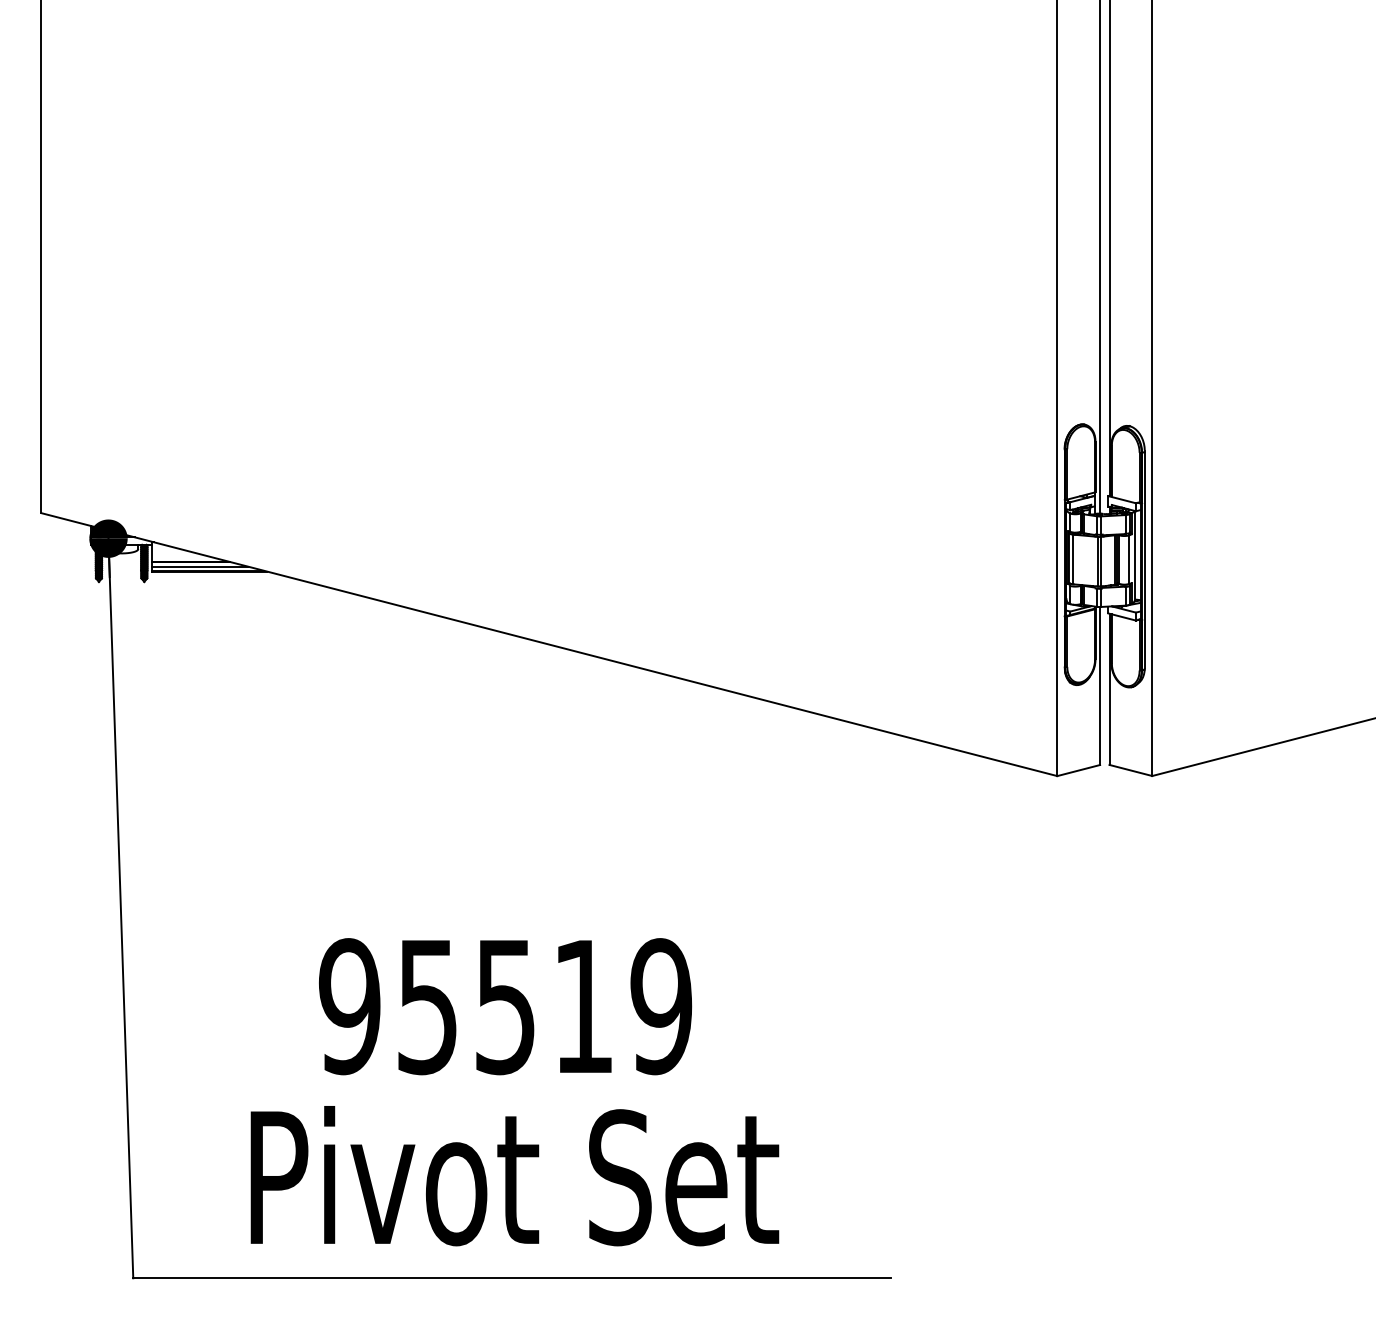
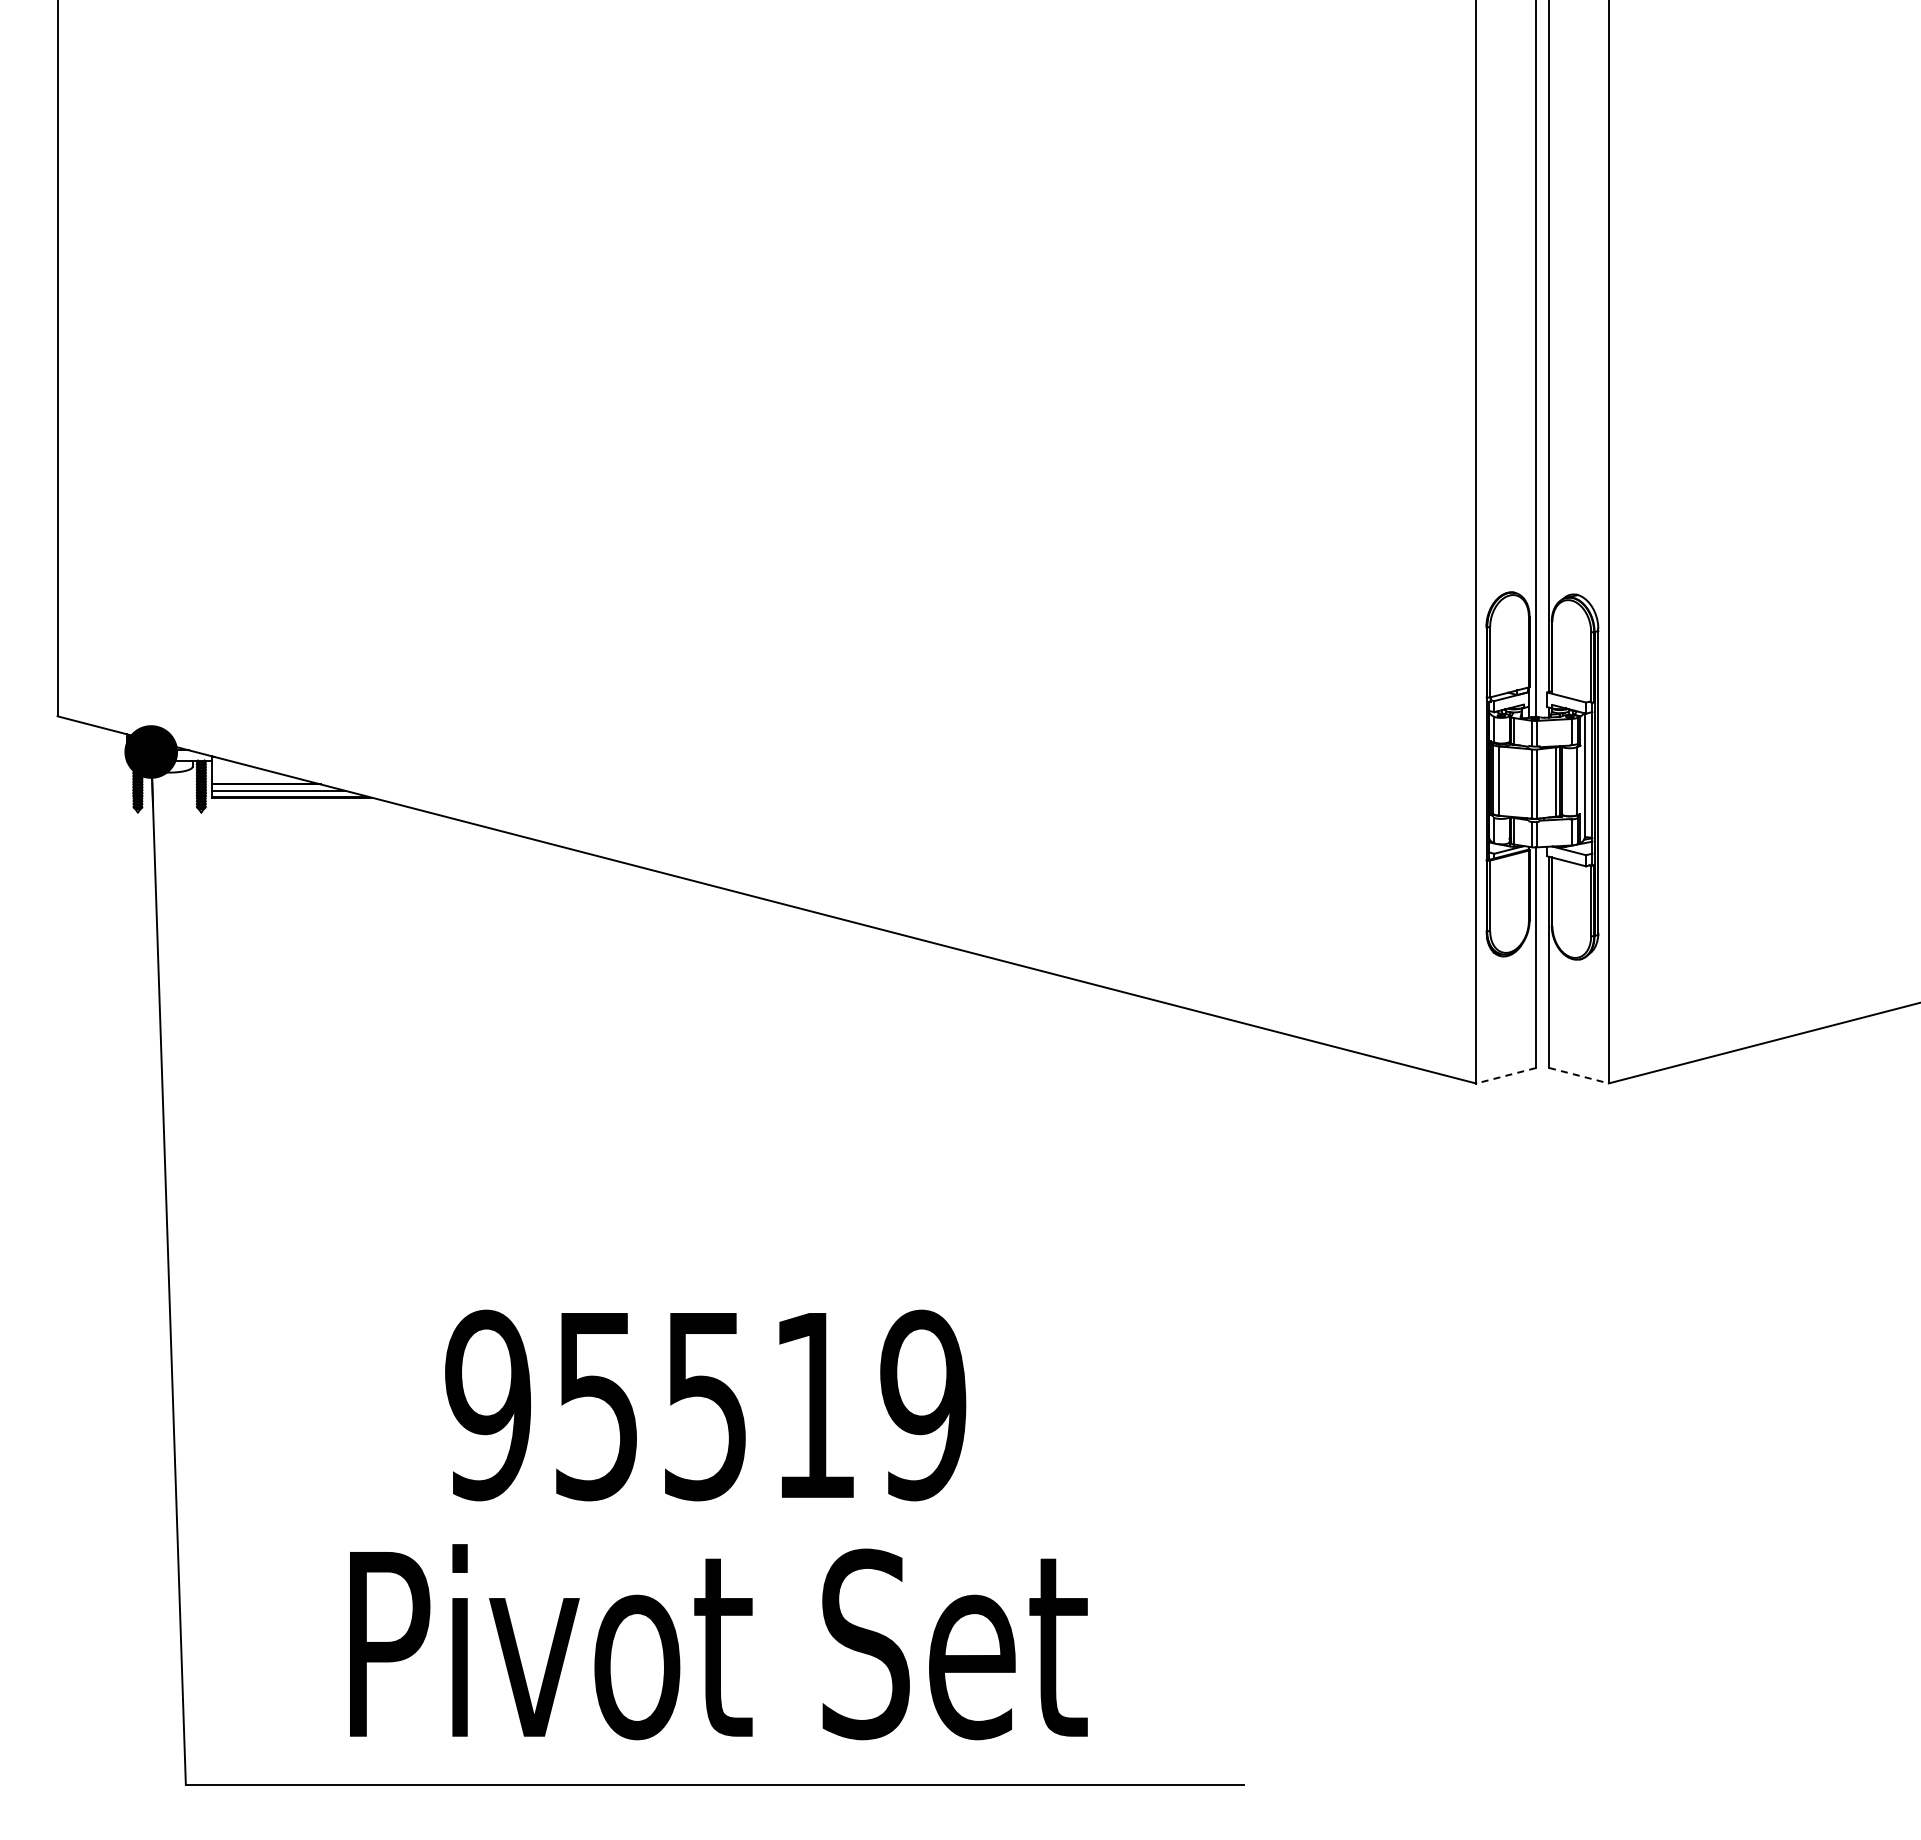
line: (1078, 770) -> (1506, 1075), solid -> dashed
line: (1130, 770) -> (1578, 1075), solid -> dashed

